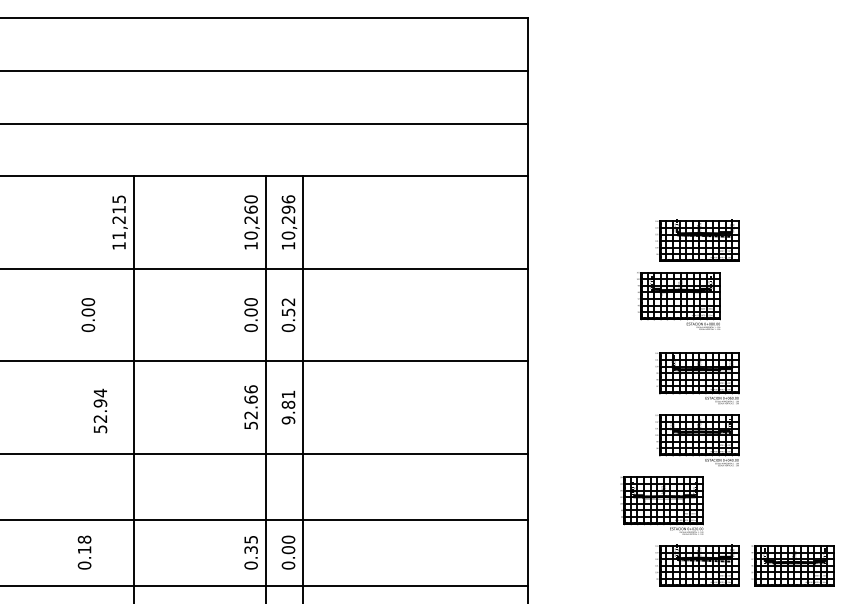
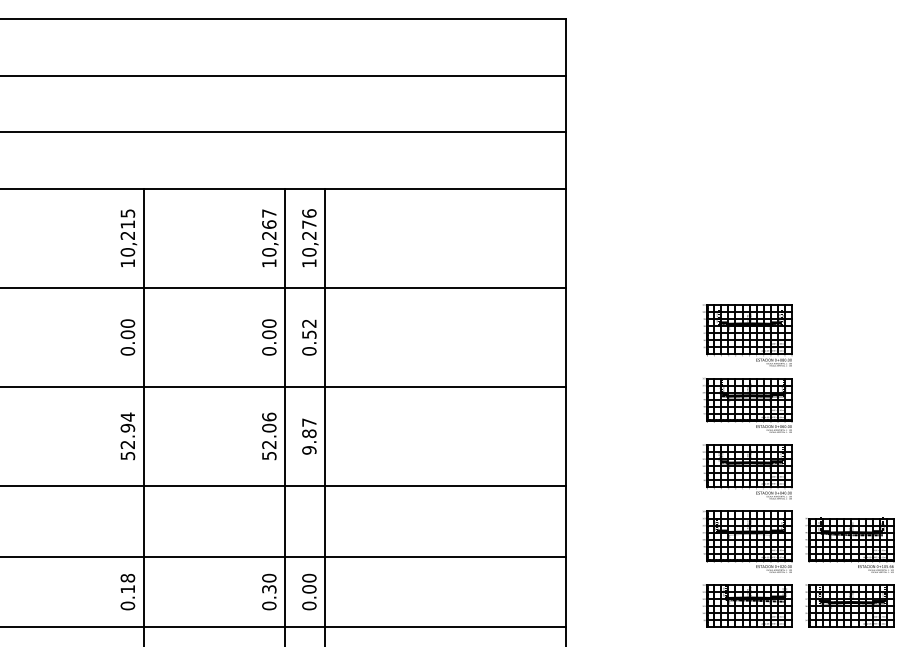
text: (251, 199) -> (269, 213), 10,260 -> 10,267
text: (288, 209) -> (309, 224), 10,296 -> 10,276
text: (118, 235) -> (127, 252), 11,215 -> 10,215
part: (697, 240) -> (747, 257), removed
part: (678, 301) -> (747, 335), moved
text: (87, 315) -> (127, 337), moved
text: (288, 394) -> (309, 422), 9.81 -> 9.87
text: (251, 399) -> (269, 427), 52.66 -> 52.06
text: (100, 411) -> (127, 436), moved
part: (661, 505) -> (747, 541), moved
part: (792, 508) -> (849, 544), added
text: (251, 539) -> (269, 577), 0.35 -> 0.30
text: (84, 553) -> (127, 592), moved

